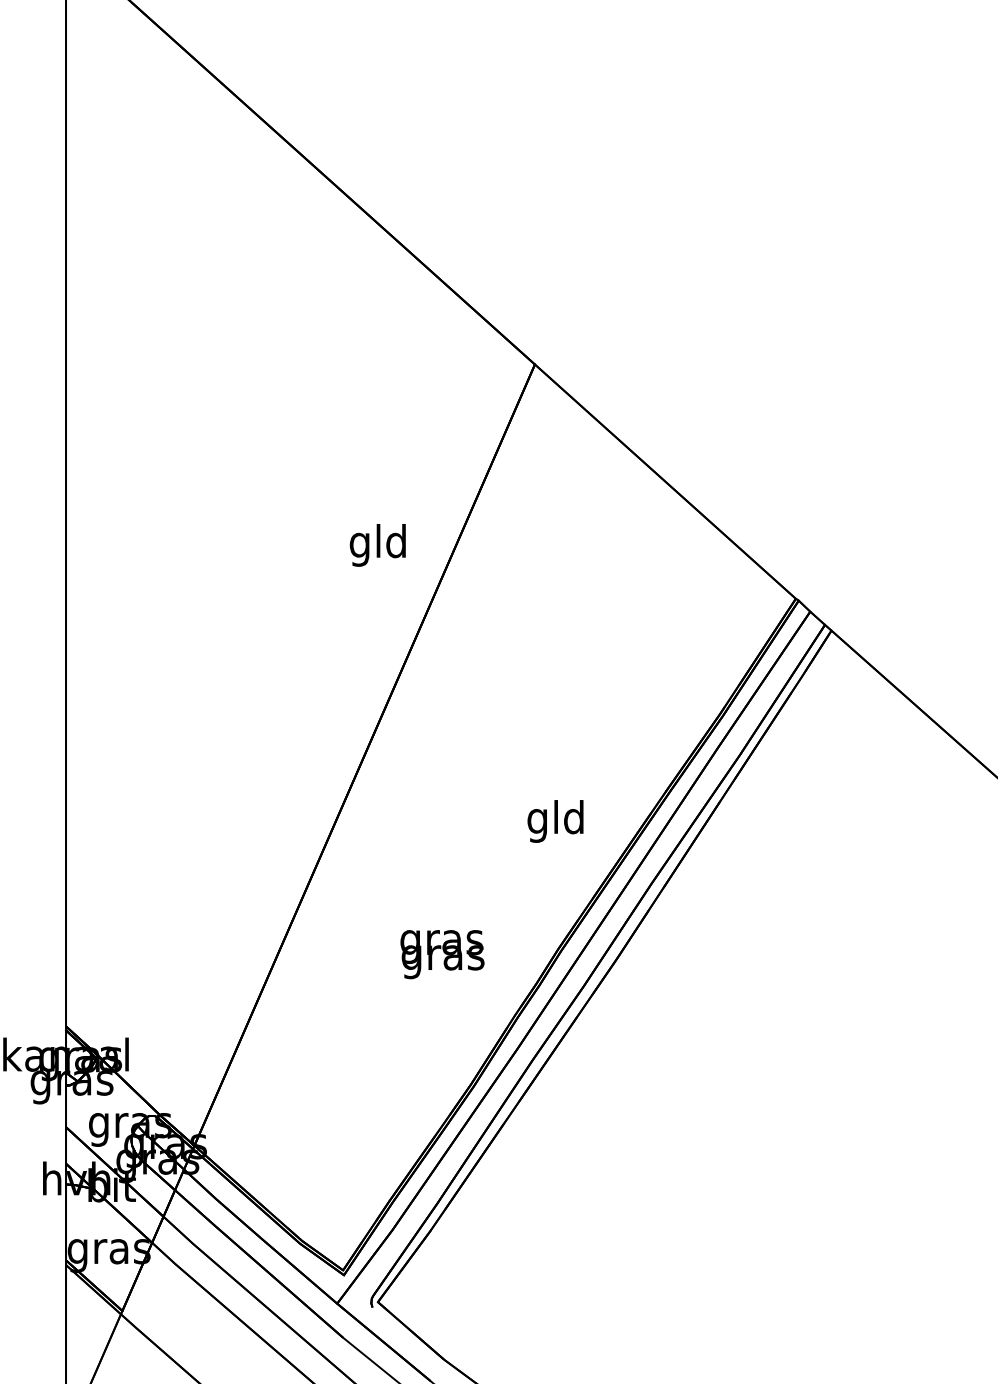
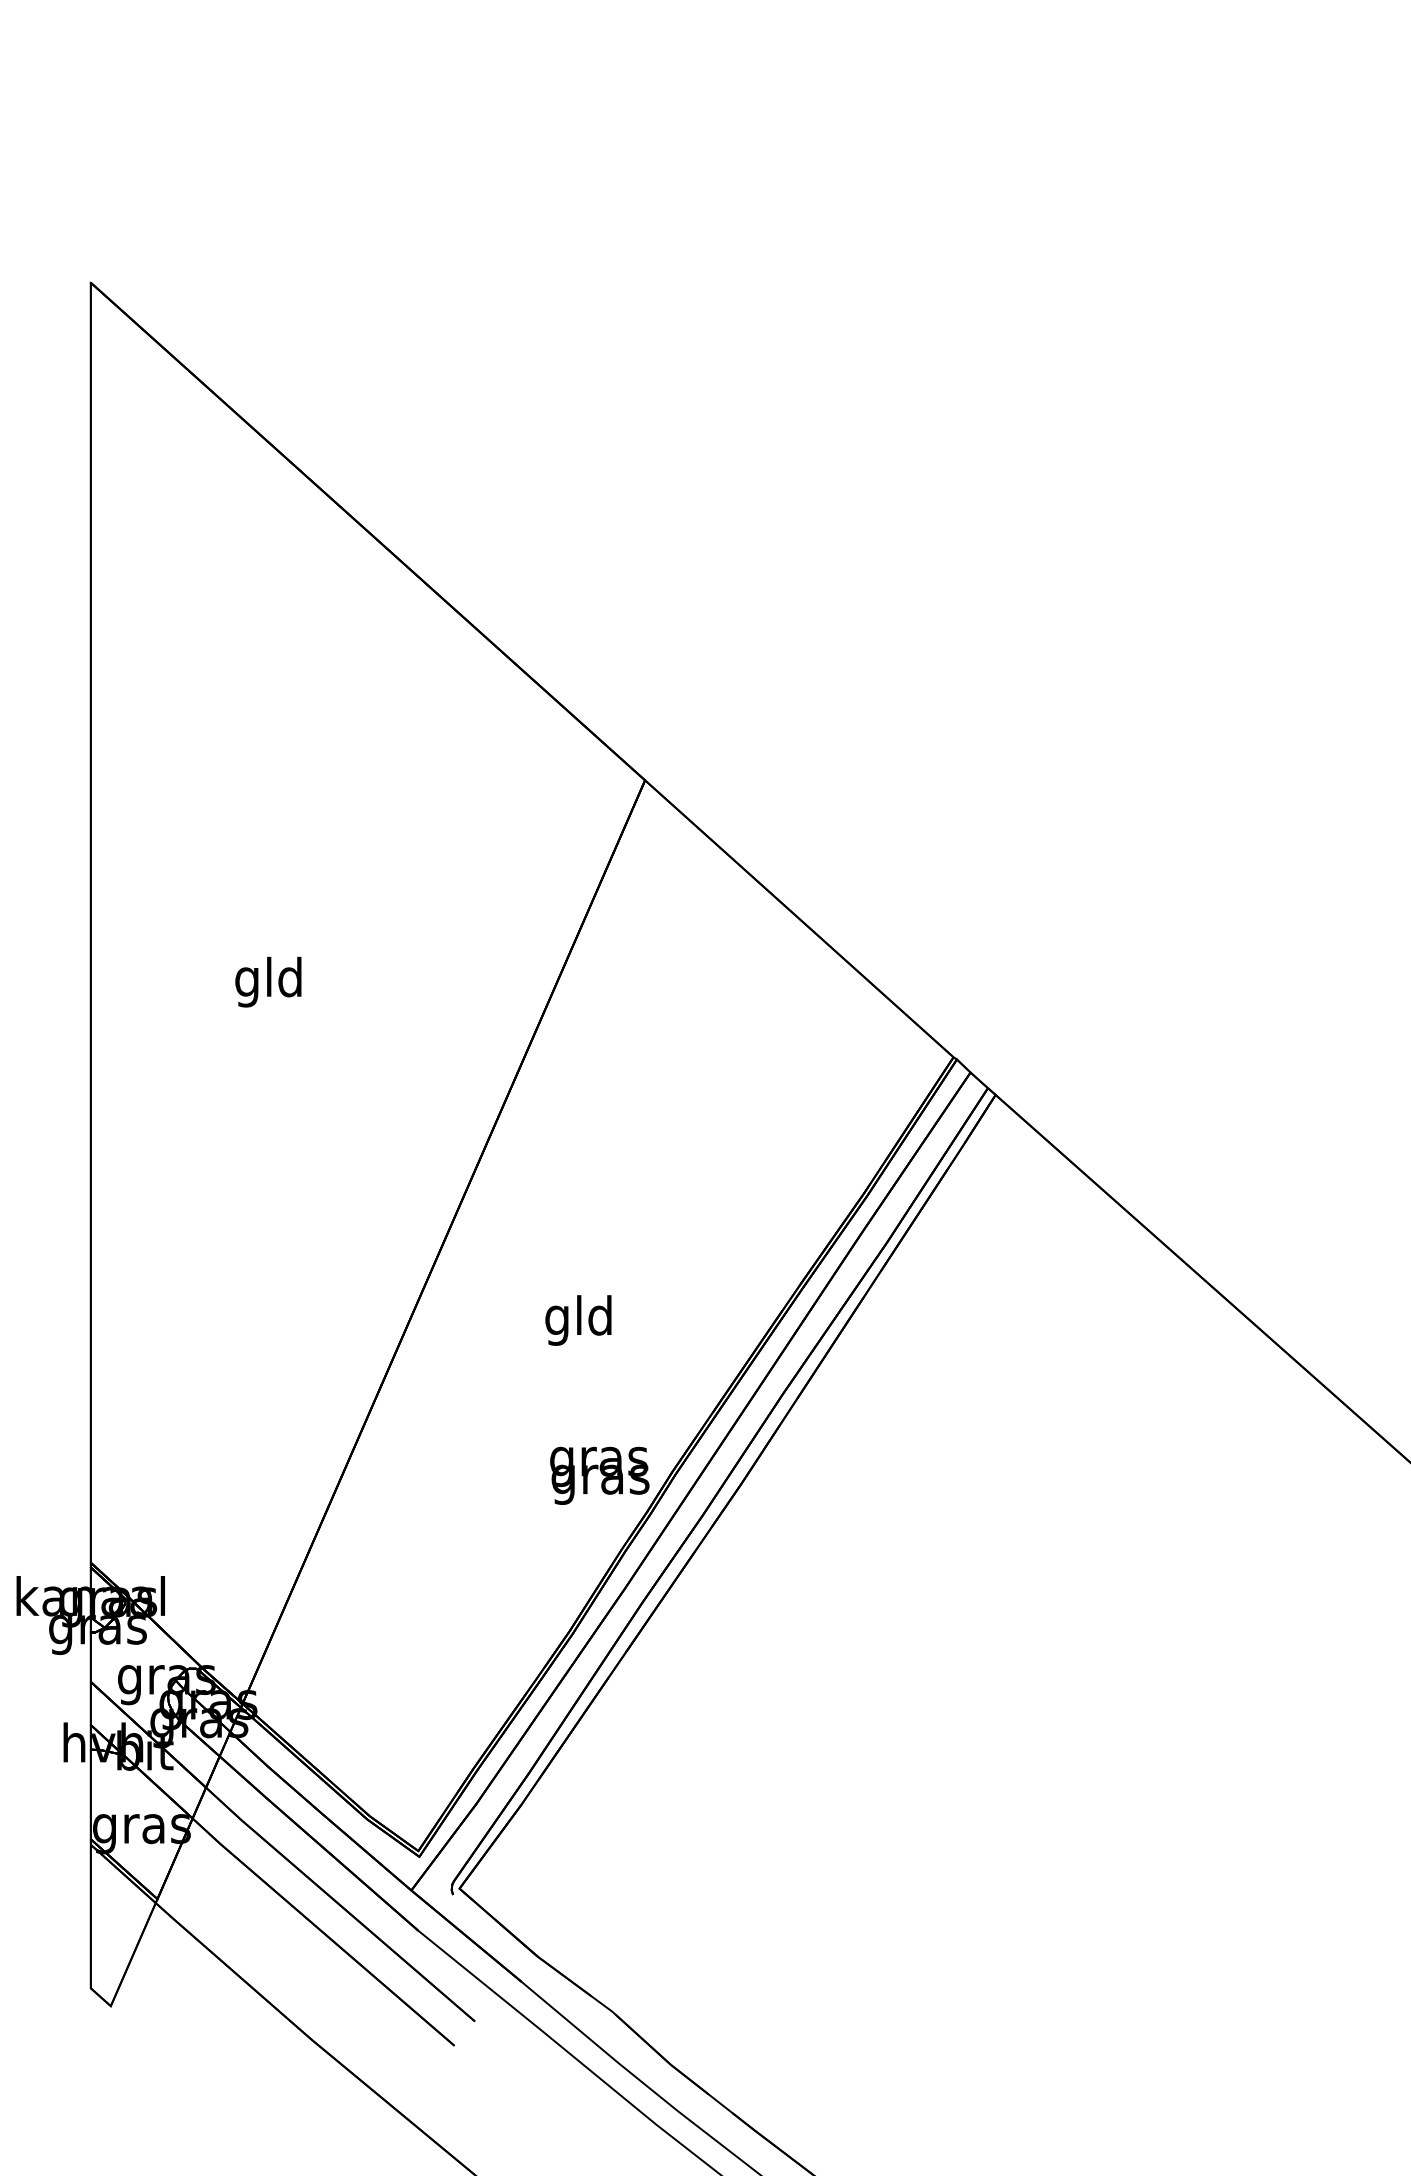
text: (377, 544) -> (268, 981), moved
text: (555, 821) -> (578, 1320), moved
text: (442, 954) -> (599, 1475), moved

